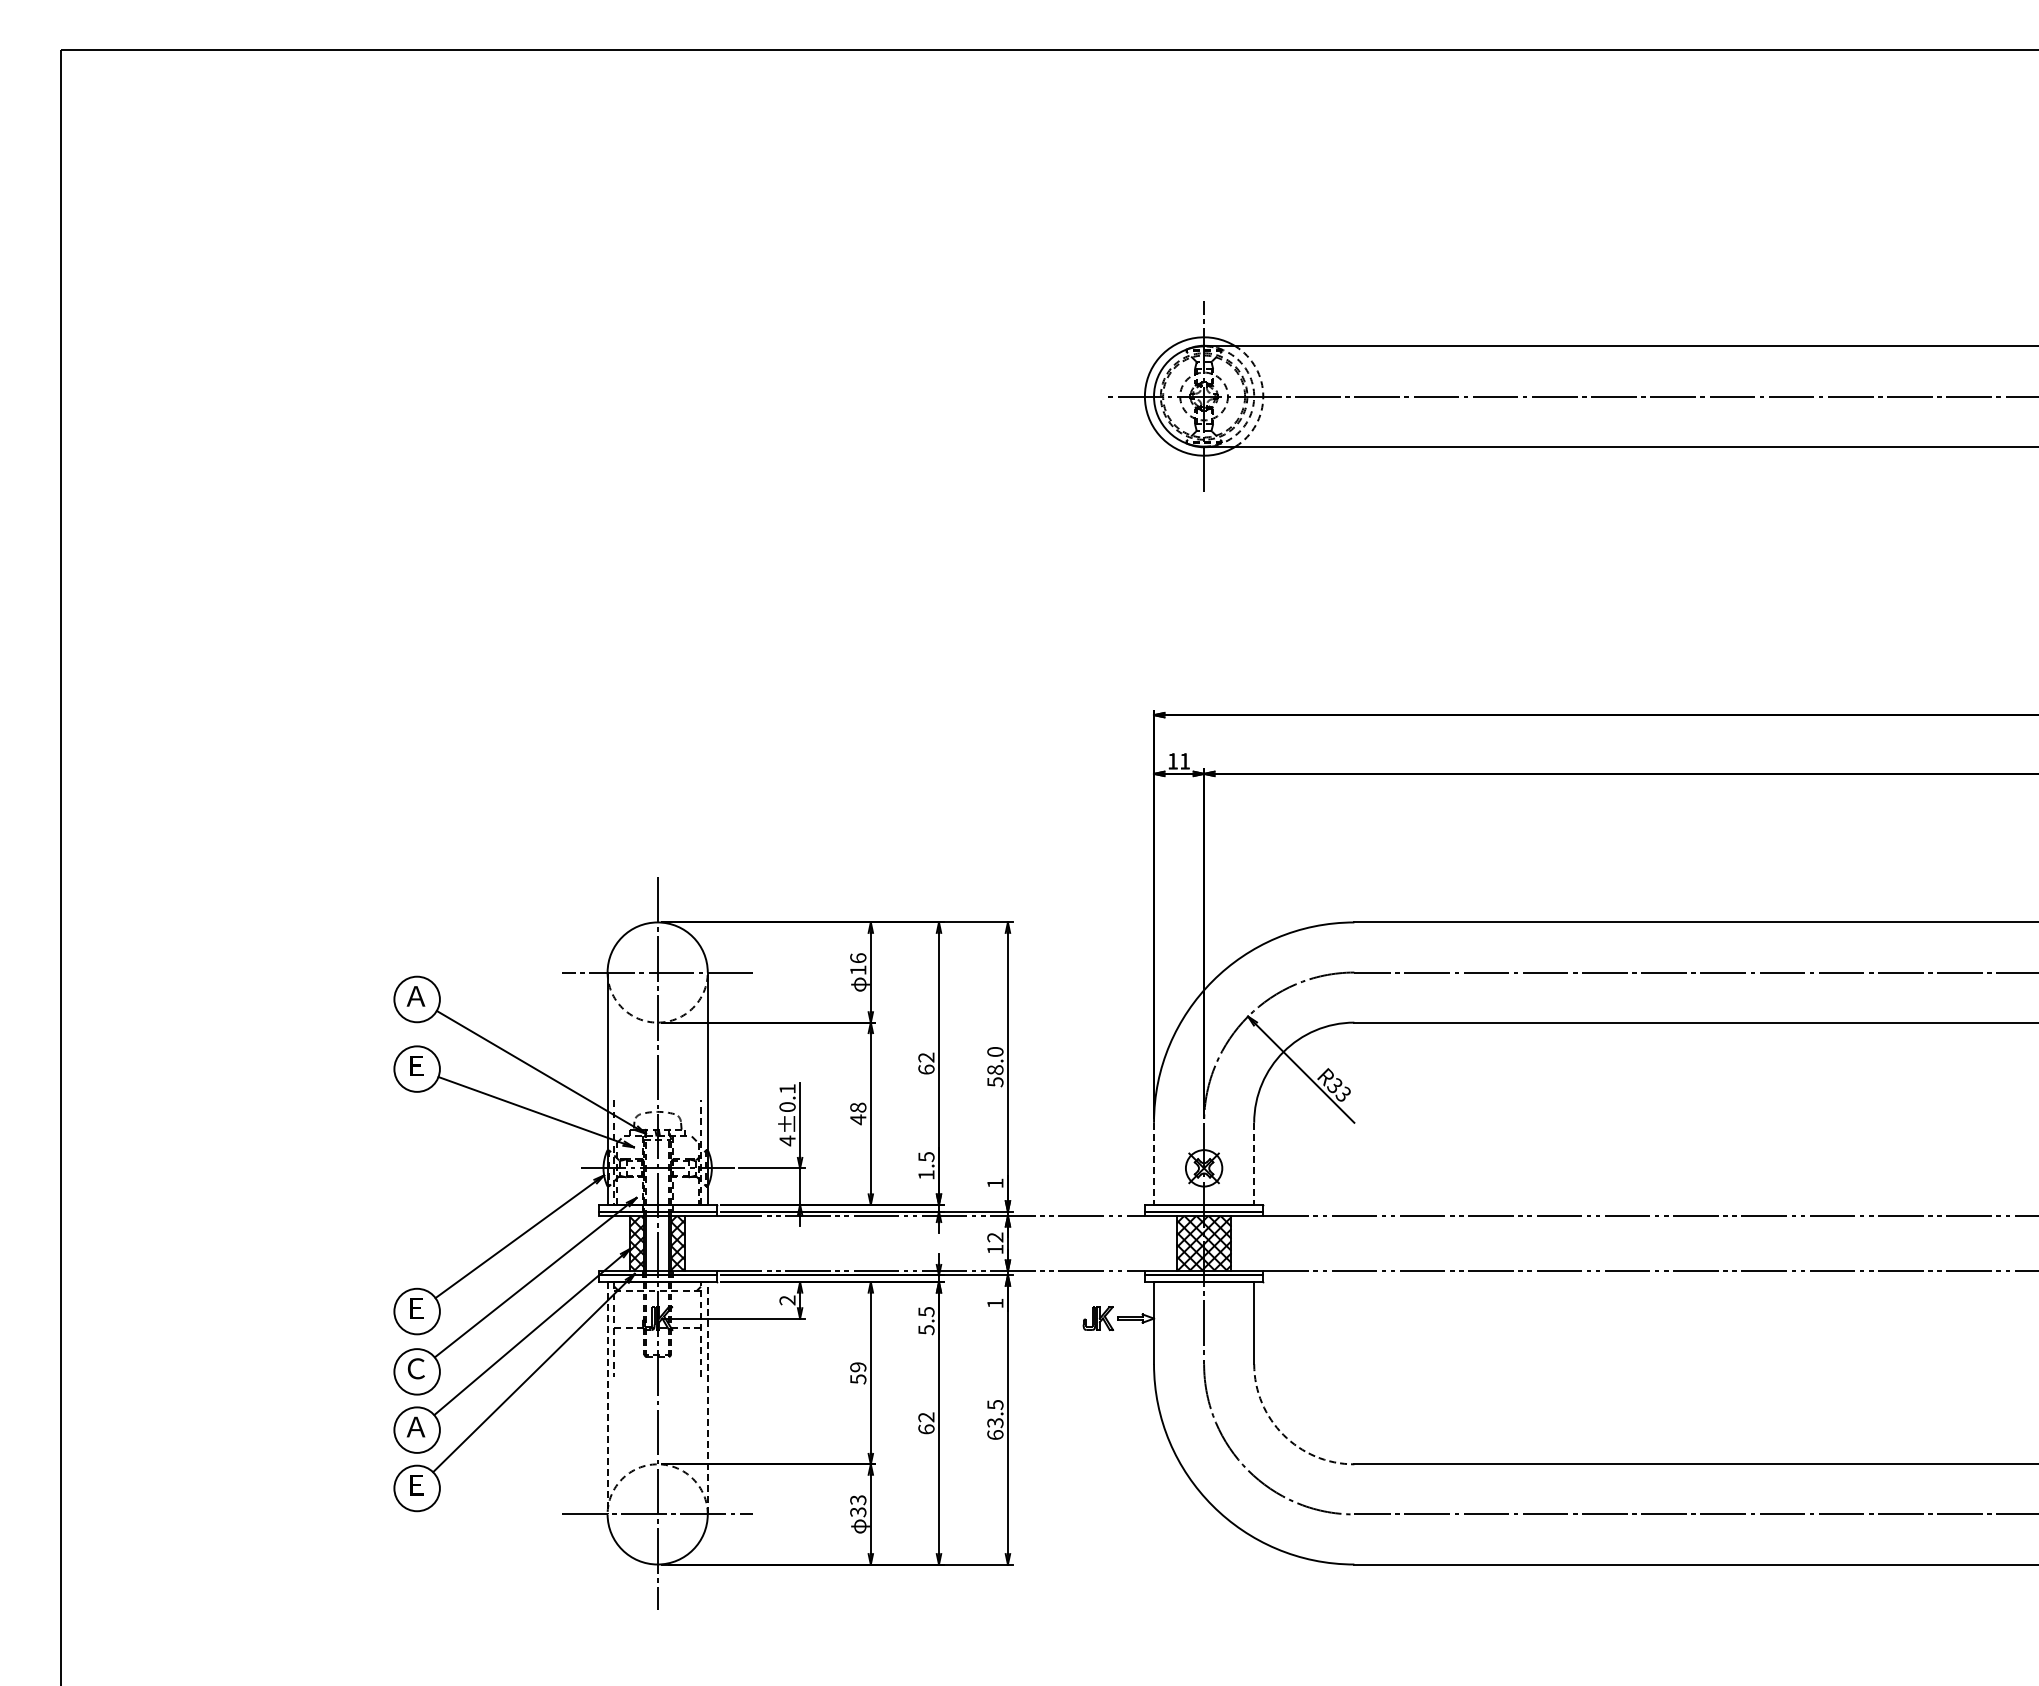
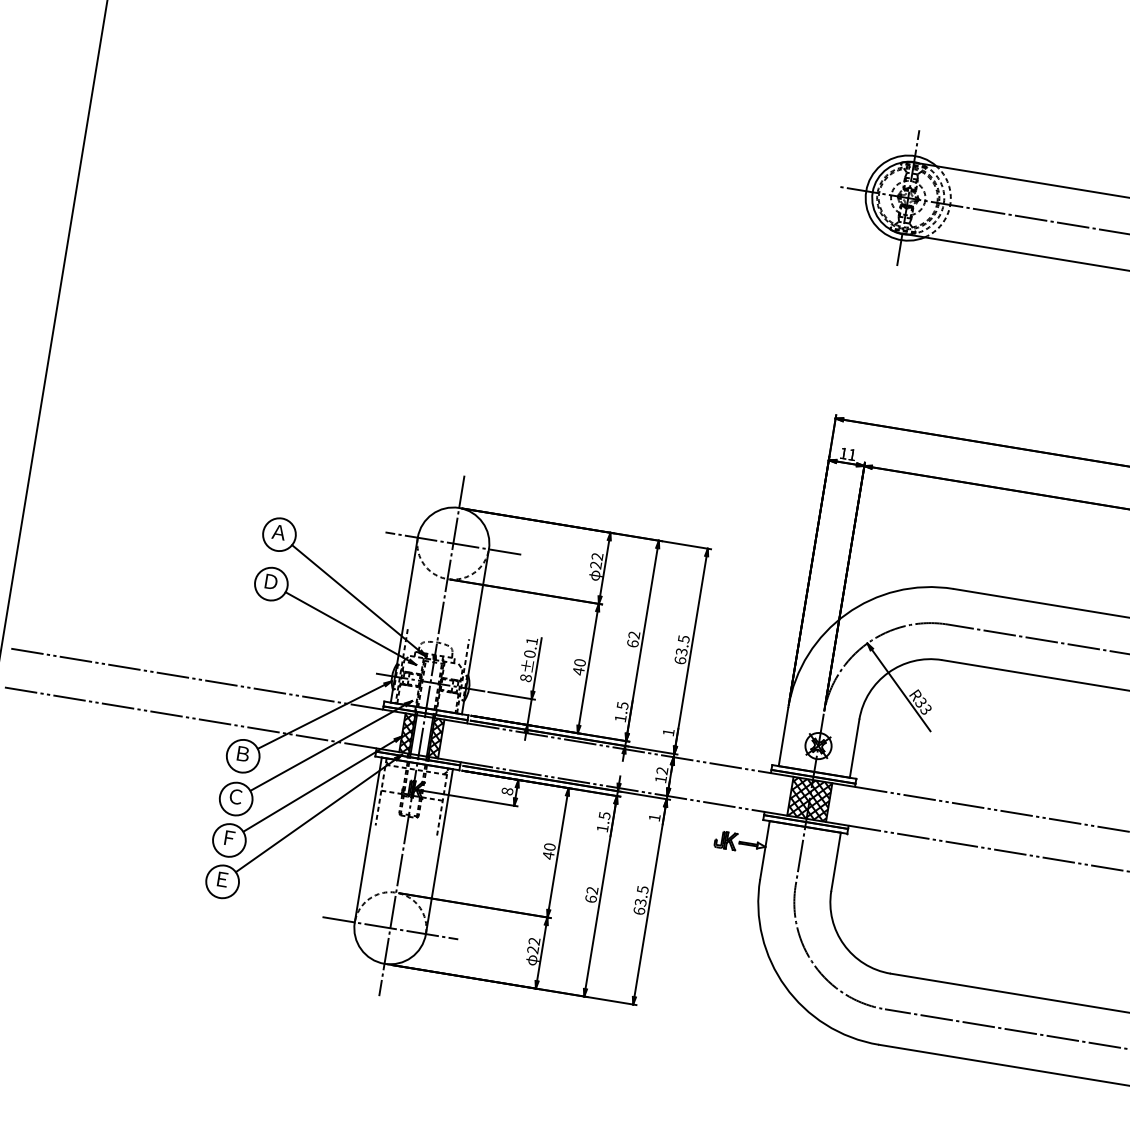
text: (858, 964) -> (596, 561), 16 -> 22
text: (416, 1065) -> (271, 581), Ｅ -> Ｄ
text: (995, 1067) -> (682, 650), 58.0 -> 63.5
text: (858, 1107) -> (580, 662), 48 -> 40
text: (787, 1140) -> (525, 677), 4±0.1 -> 8±0.1
line: (1154, 1163) -> (783, 736), dashed -> solid
line: (1254, 1163) -> (854, 748), dashed -> solid
line: (336, 1216) -> (196, 679), added
line: (336, 1270) -> (190, 717), added
text: (787, 1300) -> (507, 791), 2 -> 8
text: (416, 1308) -> (243, 754), Ｅ -> Ｂ
text: (926, 1330) -> (602, 828), 5.5 -> 1.5
text: (858, 1373) -> (549, 851), 59 -> 40
line: (707, 1397) -> (439, 851), dashed -> solid
line: (607, 1398) -> (368, 840), dashed -> solid
text: (415, 1426) -> (228, 837), Ａ -> Ｆ
arc: (1283, 1434) -> (843, 944), dashed -> solid
text: (858, 1506) -> (533, 945), 33 -> 22

